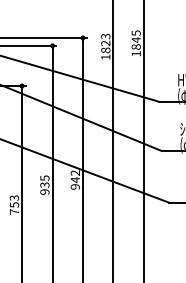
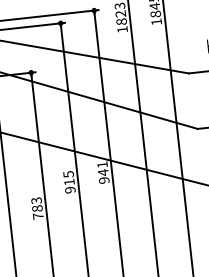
text: (74, 172) -> (101, 164), 942 -> 941
text: (44, 184) -> (68, 181), 935 -> 915
text: (14, 204) -> (37, 207), 753 -> 783

